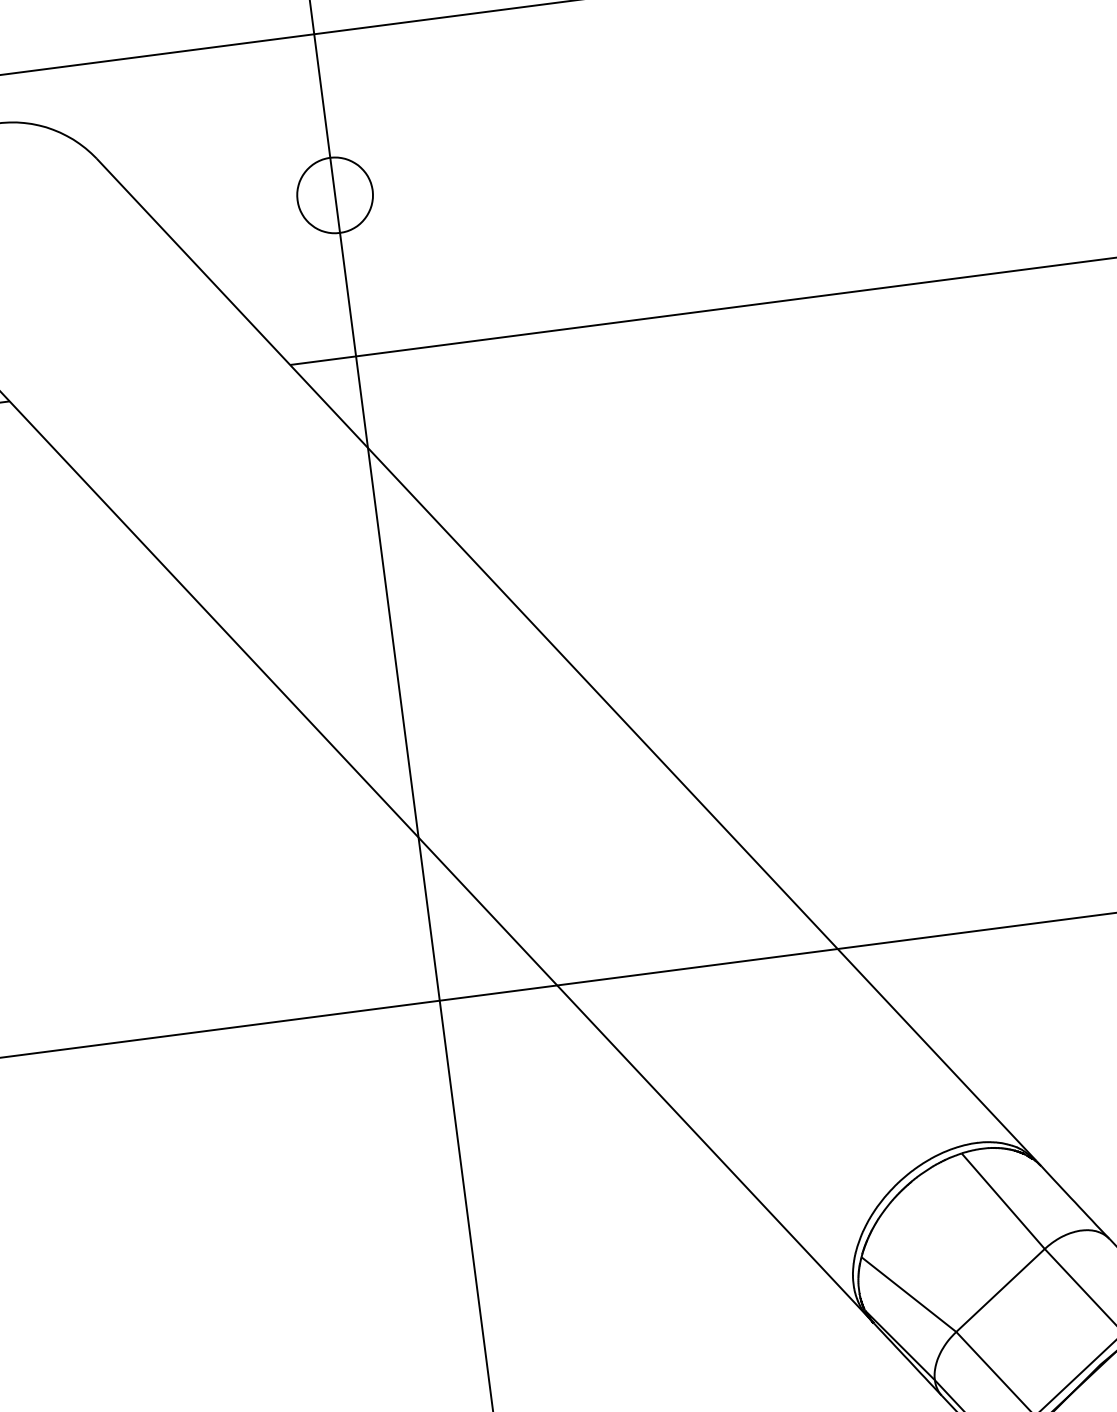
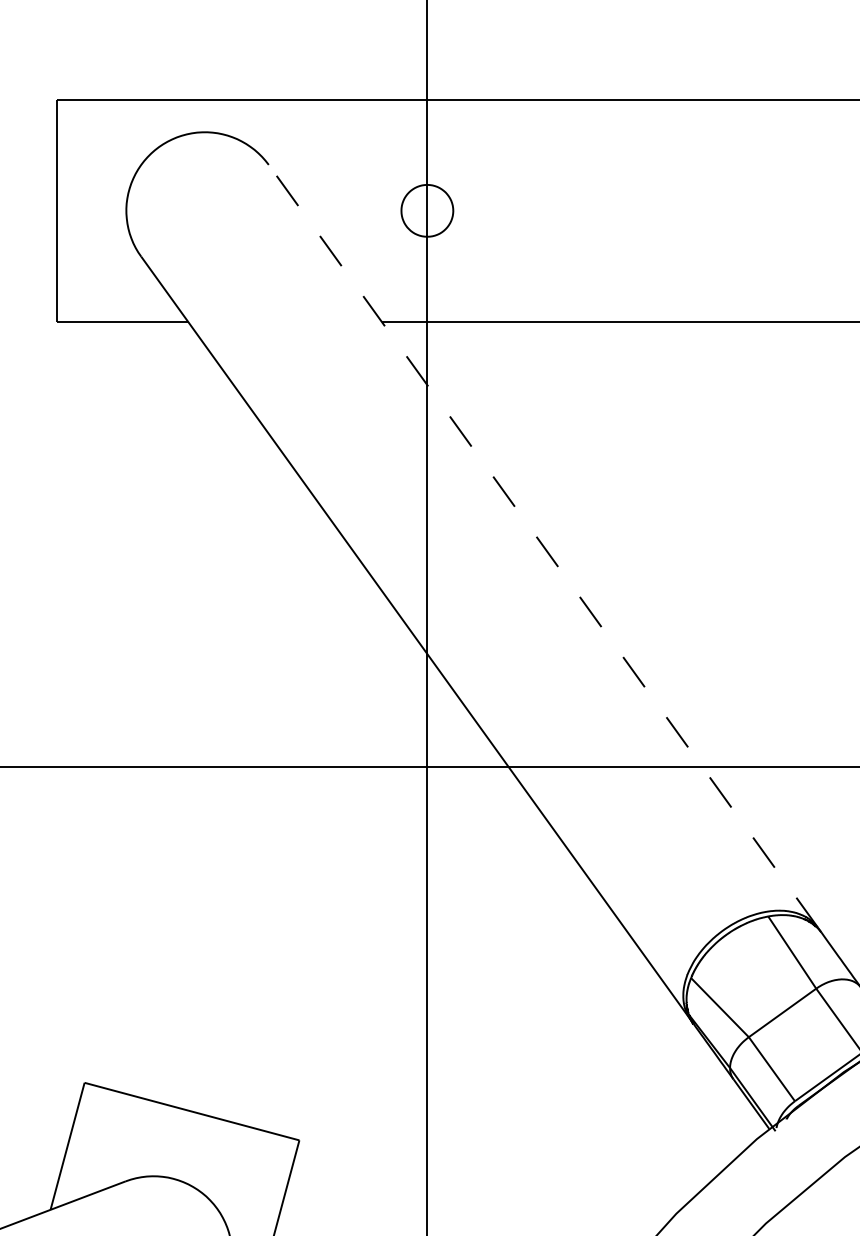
line: (566, 658) -> (543, 545), solid -> dashed

